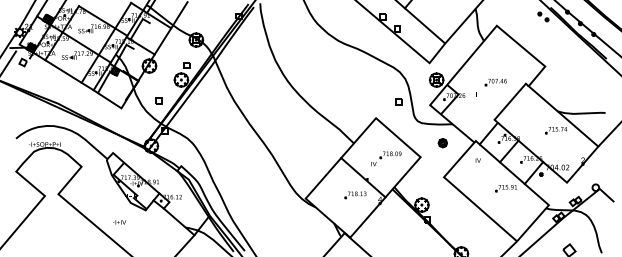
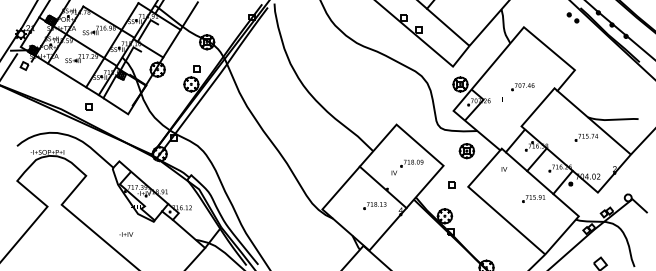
part: (158, 100) -> (89, 105), moved
part: (398, 101) -> (451, 183), moved
part: (442, 142) -> (466, 150), size x1.67

